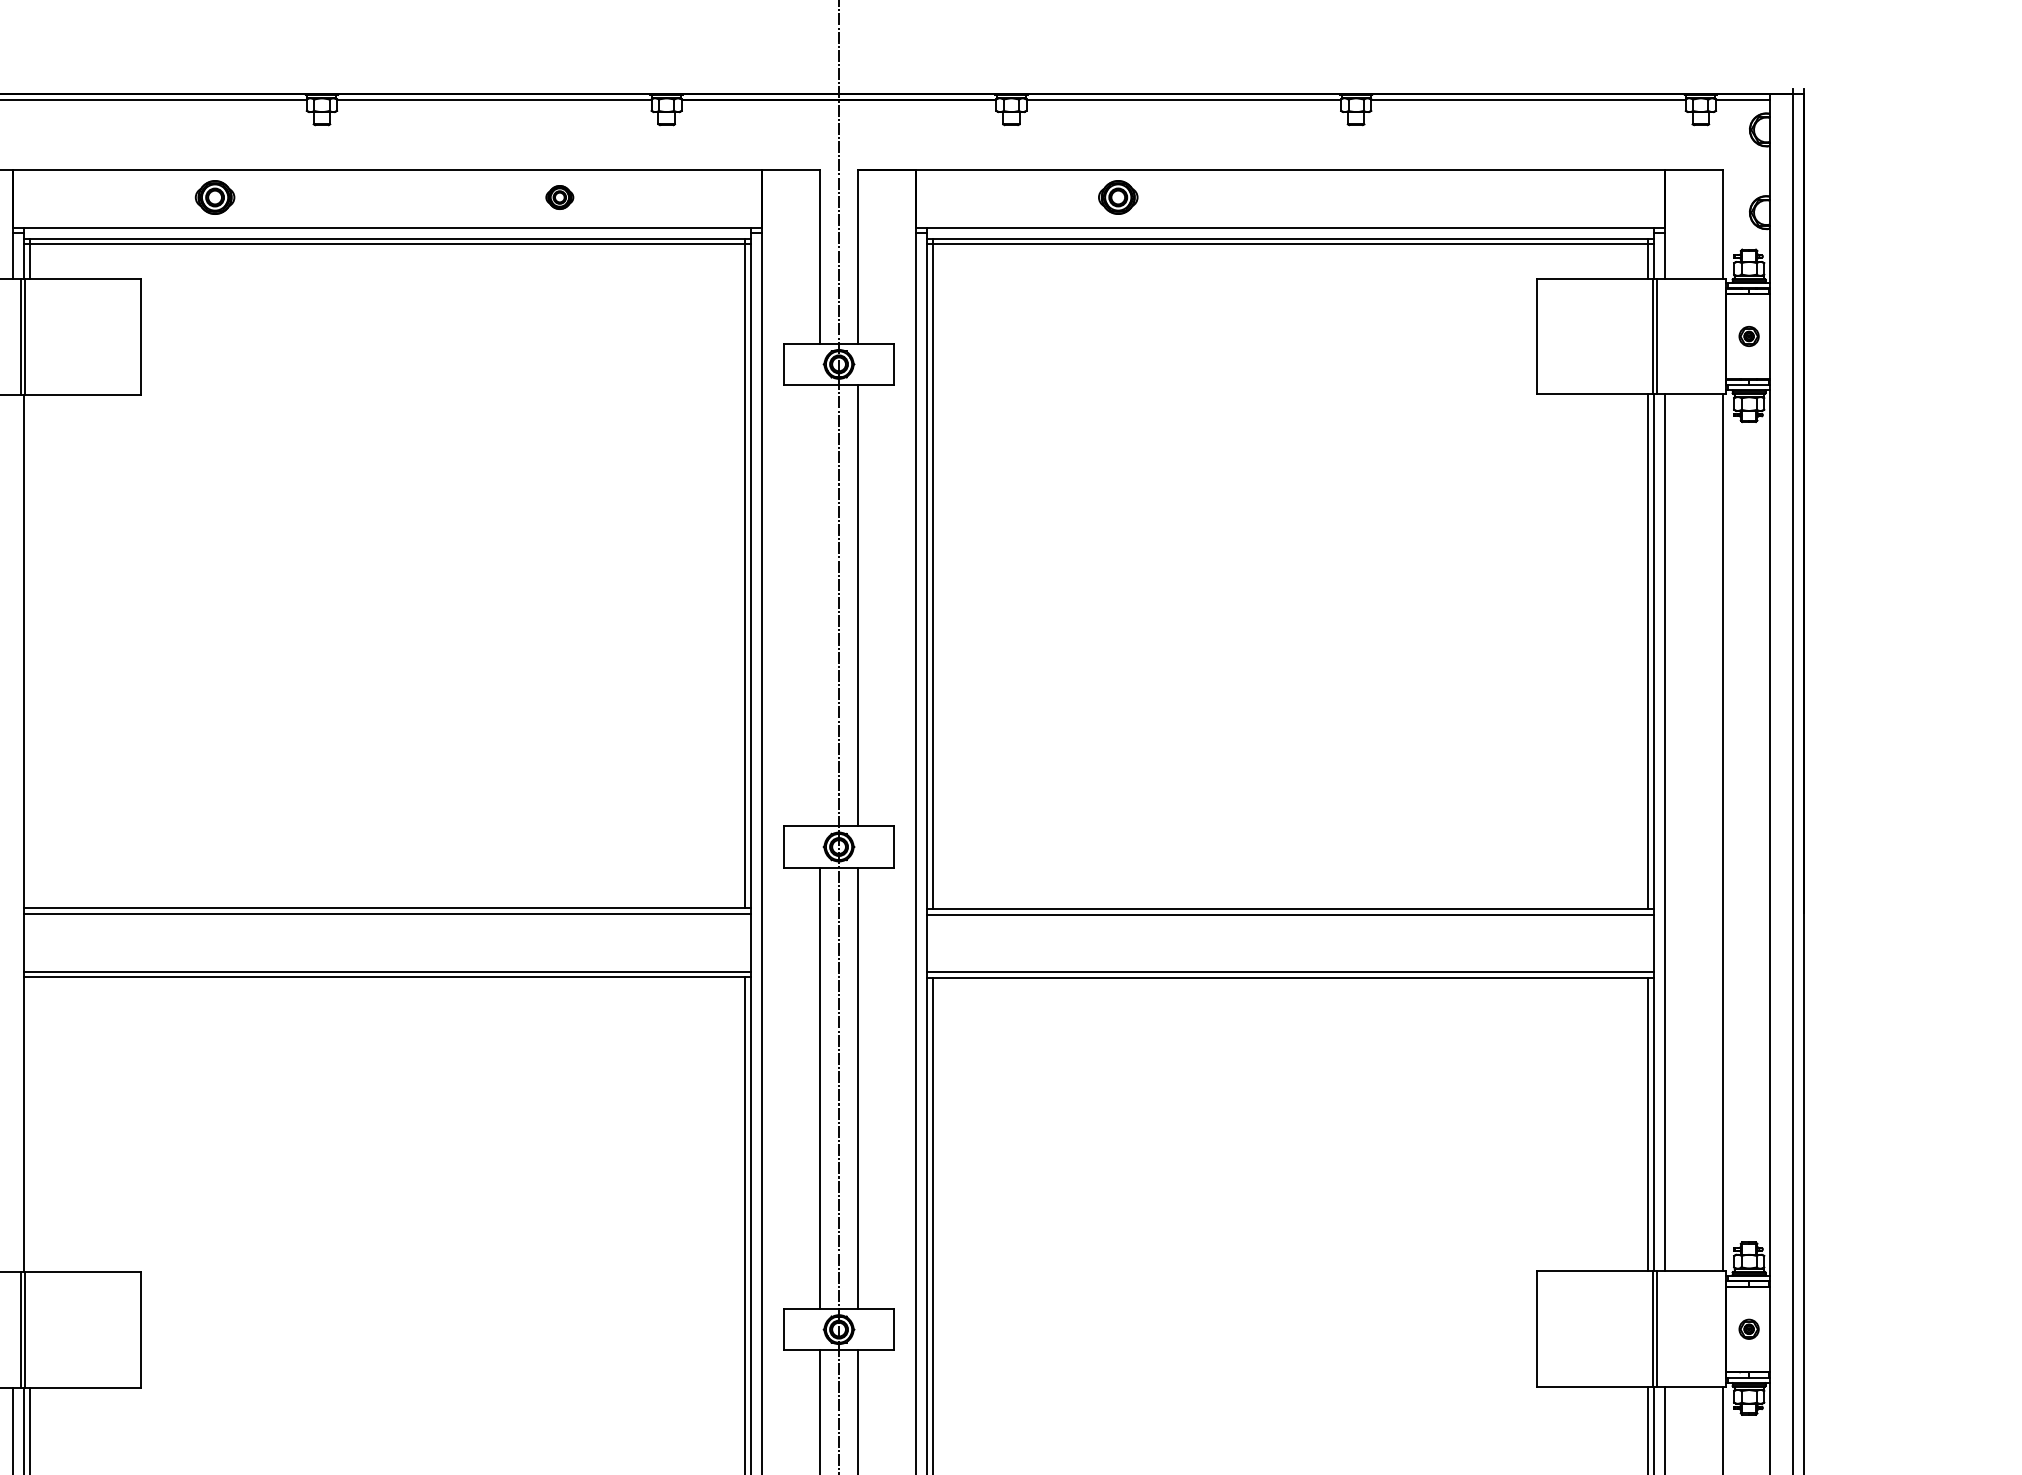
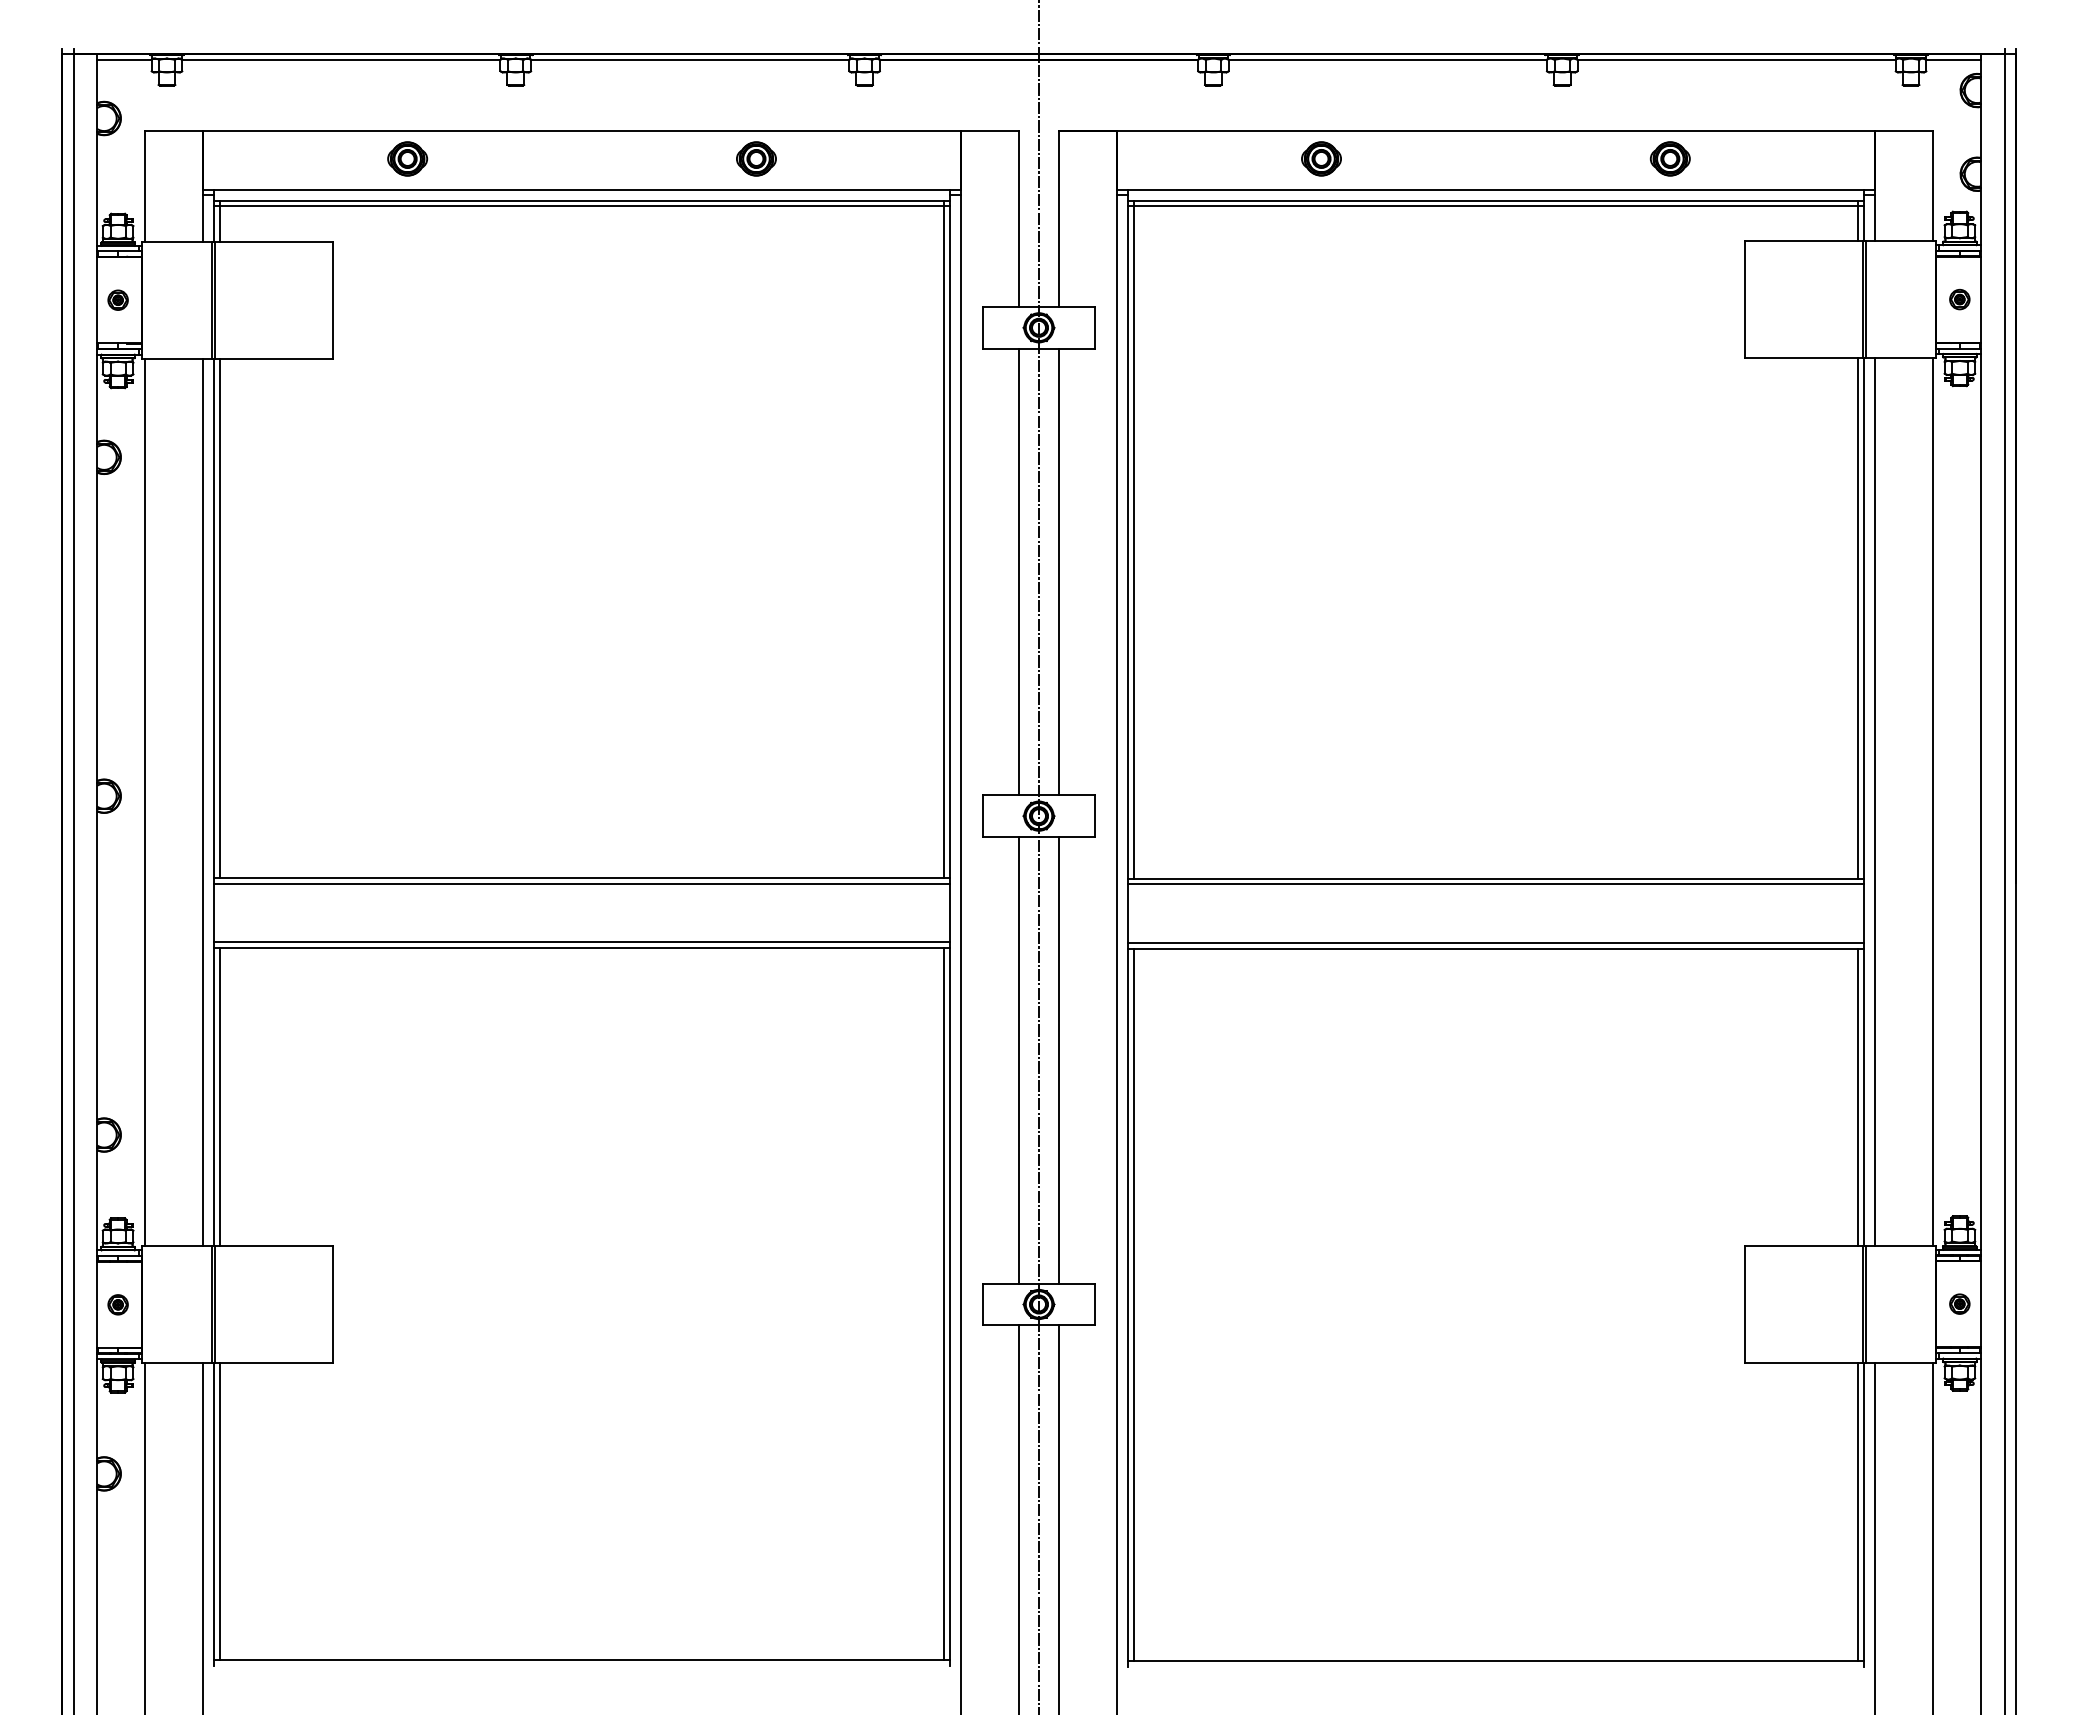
part: (559, 197) -> (756, 158), size x1.43
part: (1462, 197) -> (1669, 158), added
line: (819, 605) -> (1019, 571), added
line: (30, 651) -> (220, 618), added
line: (13, 833) -> (203, 802), added
line: (30, 1125) -> (220, 1097), added

